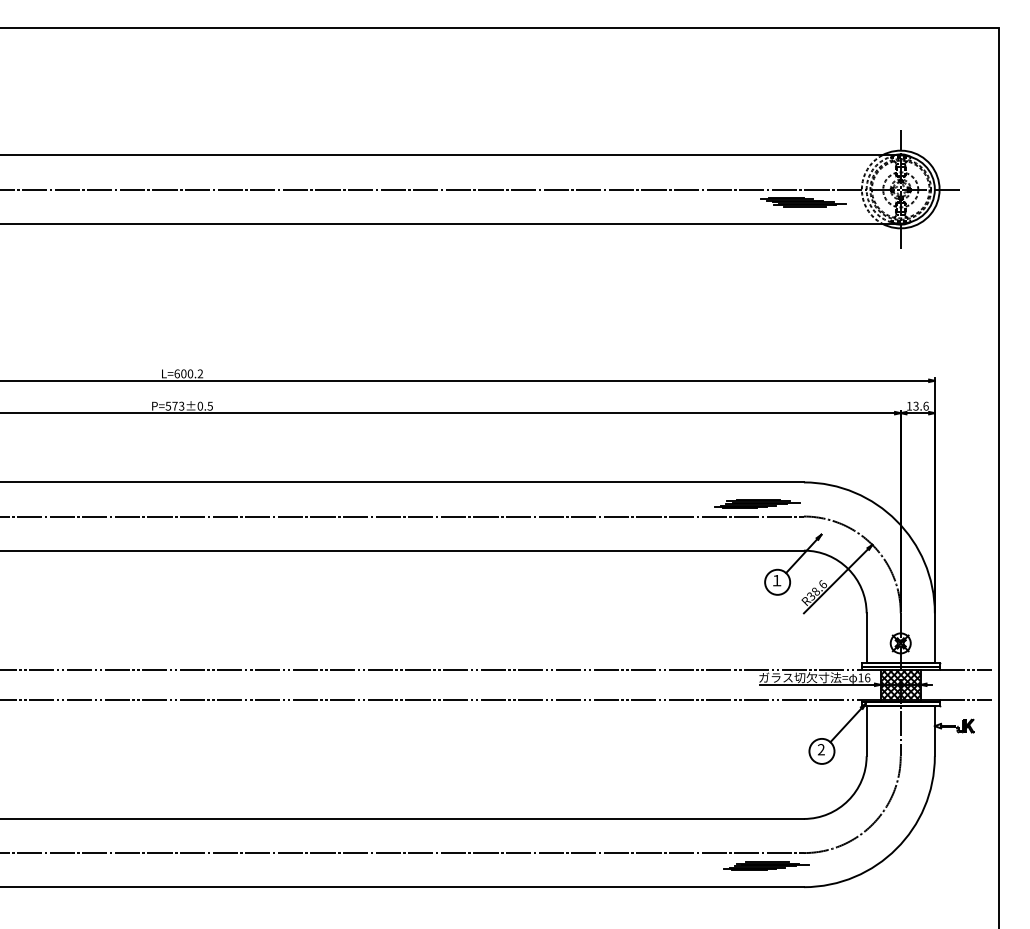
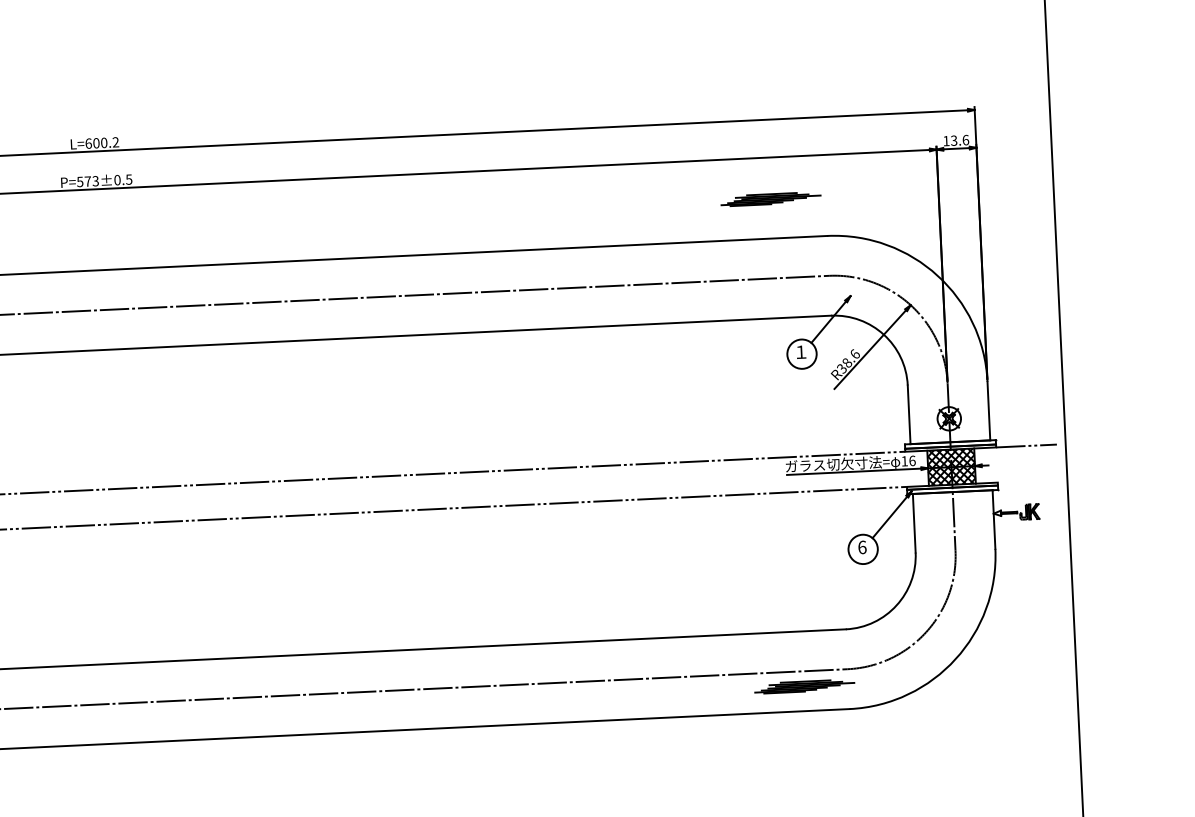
part: (757, 503) -> (771, 198), moved
line: (965, 699) -> (1028, 480), removed
text: (821, 749) -> (862, 547), 2 -> 6

